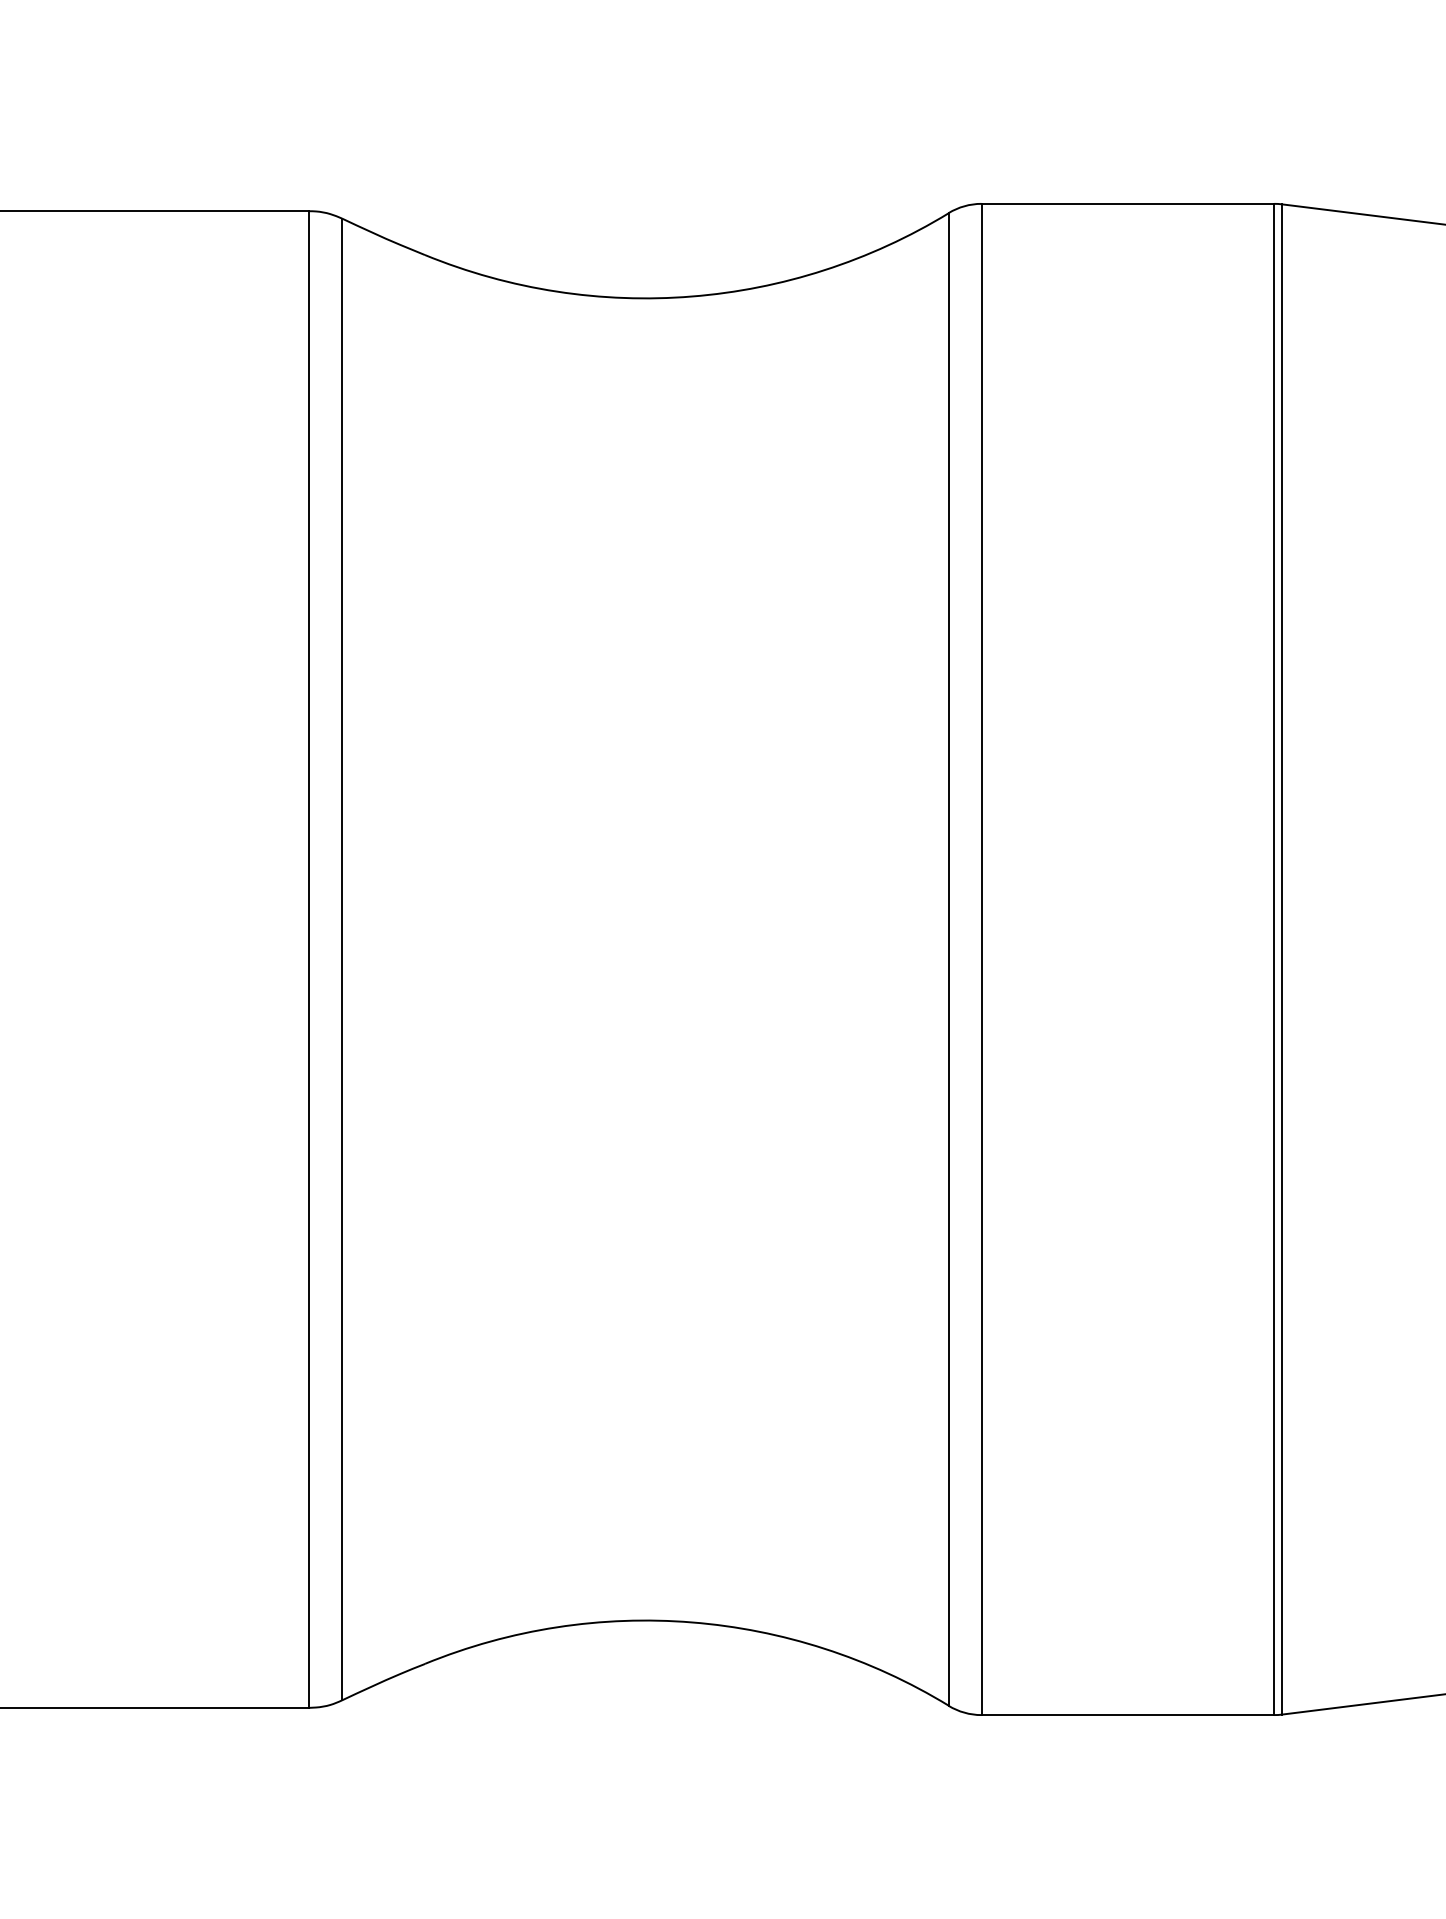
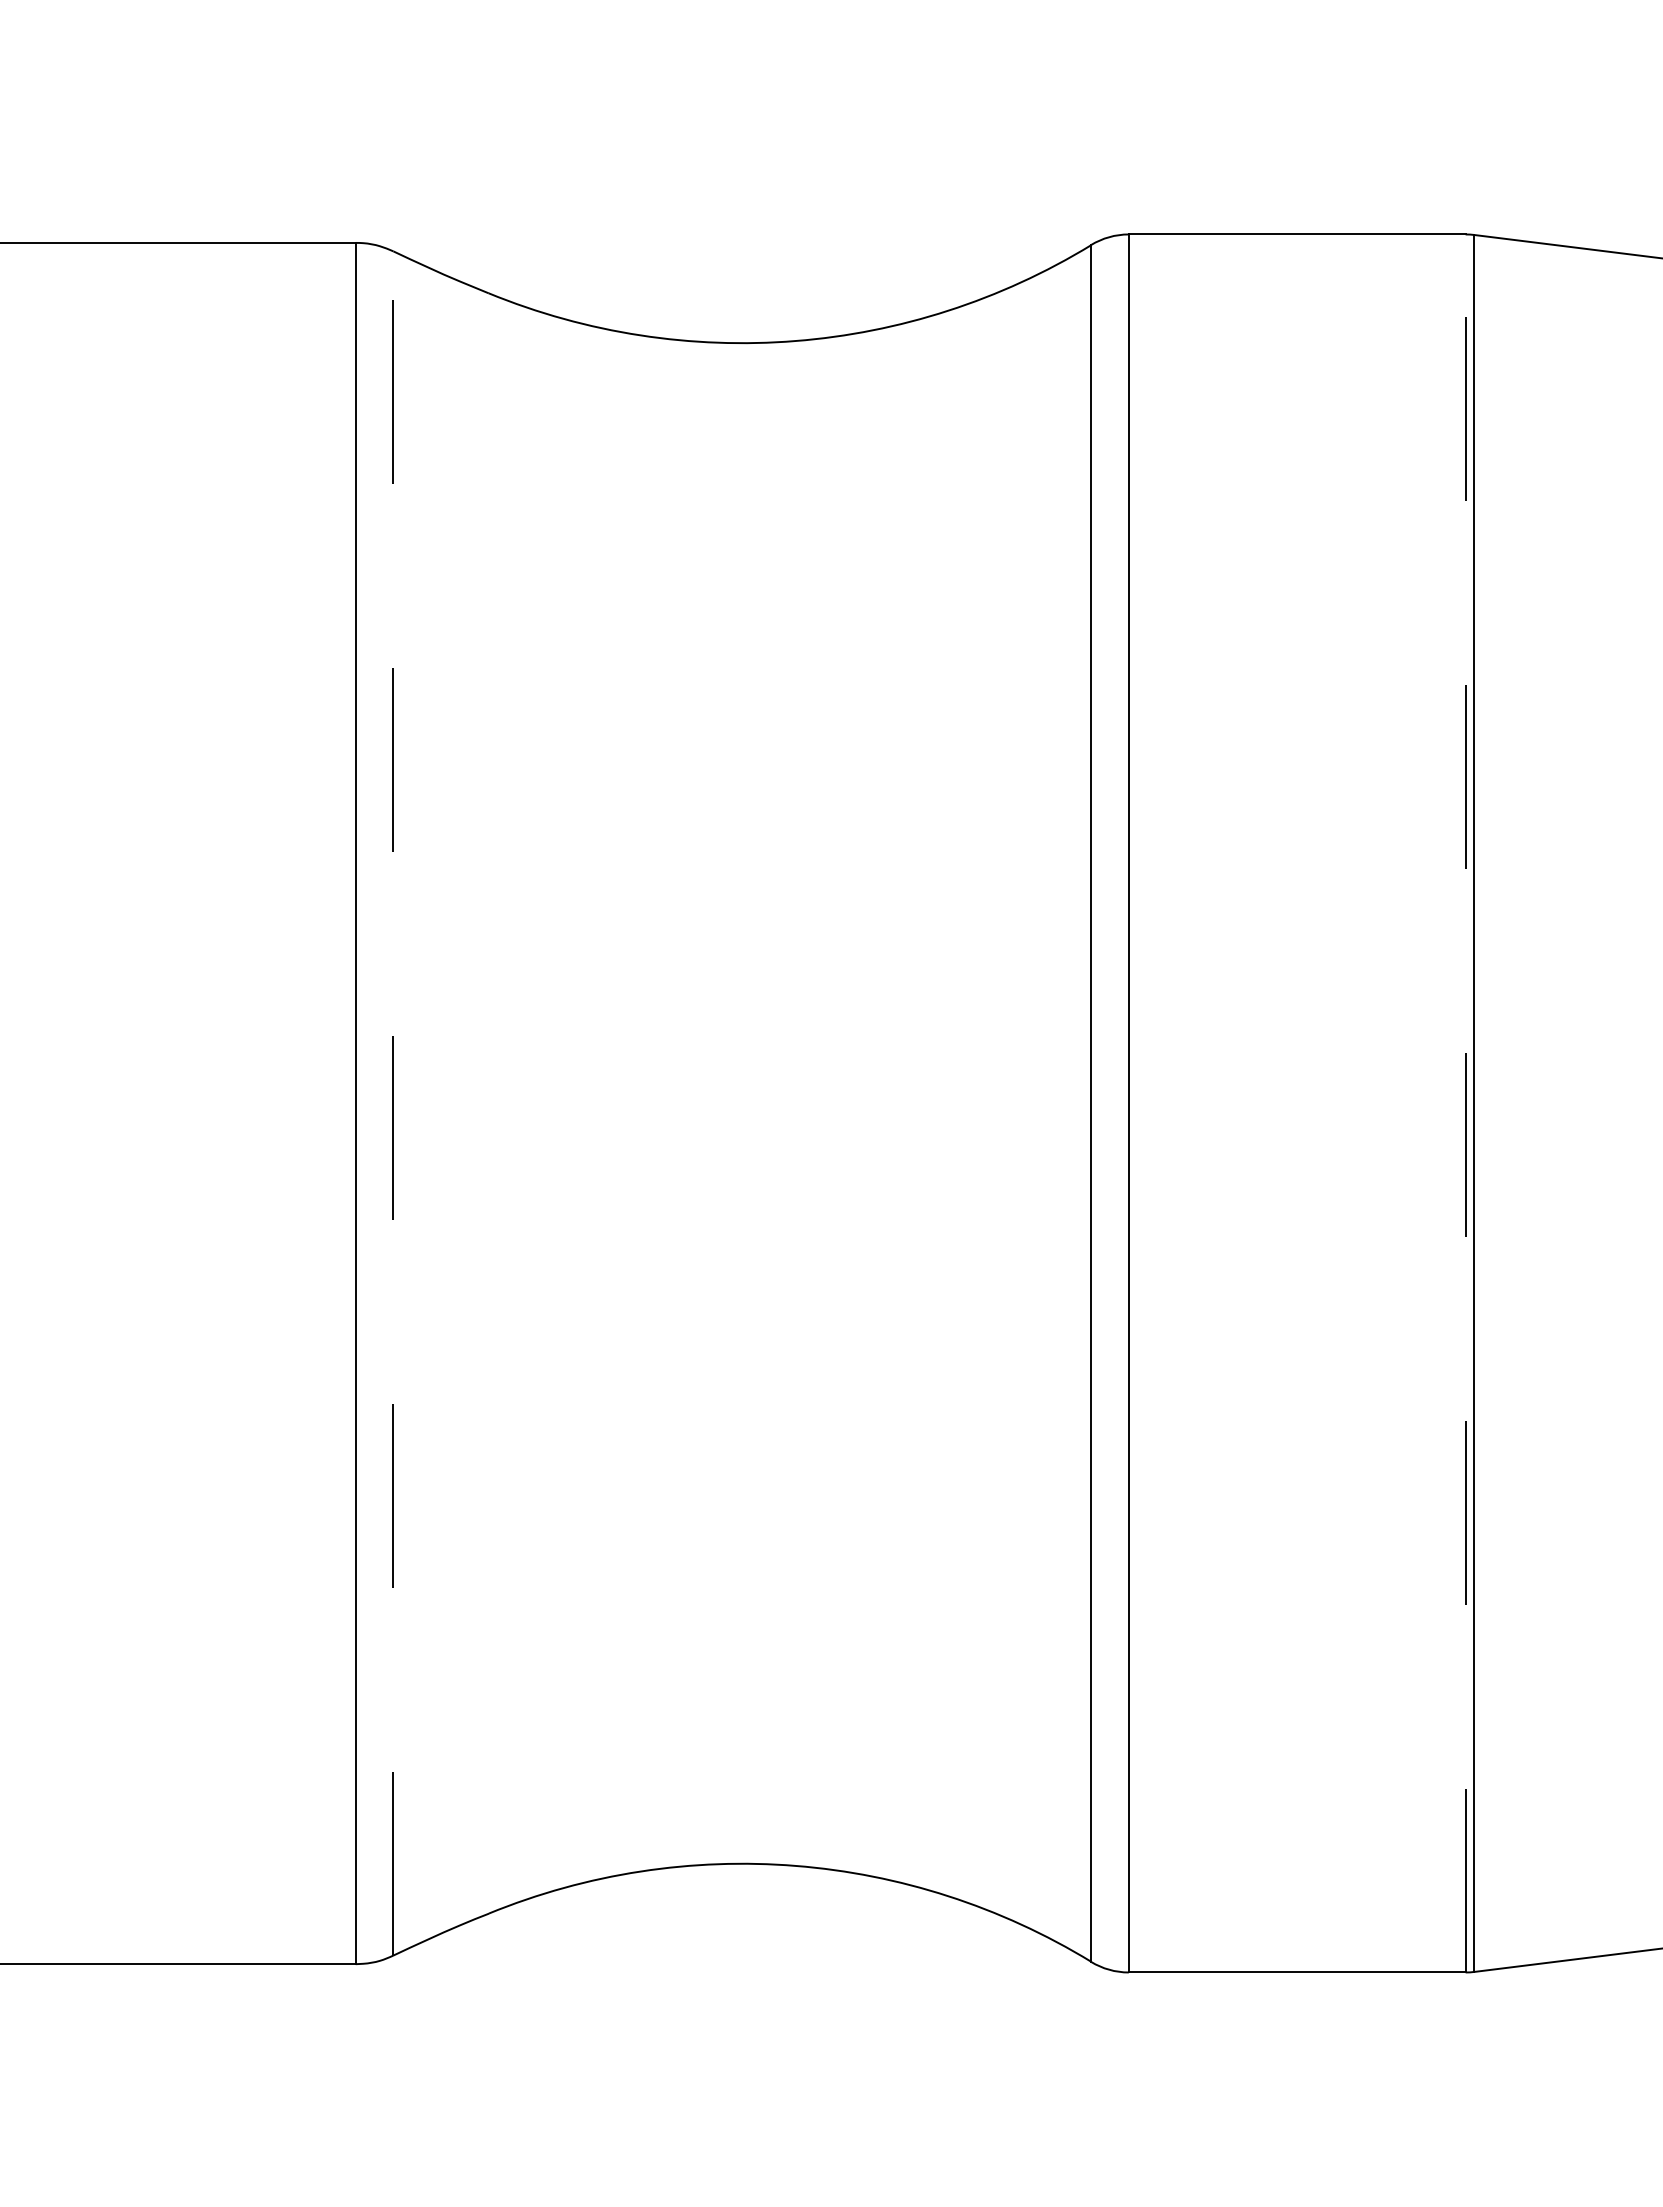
line: (342, 958) -> (393, 1102), solid -> dashed
line: (1274, 958) -> (1465, 1102), solid -> dashed

